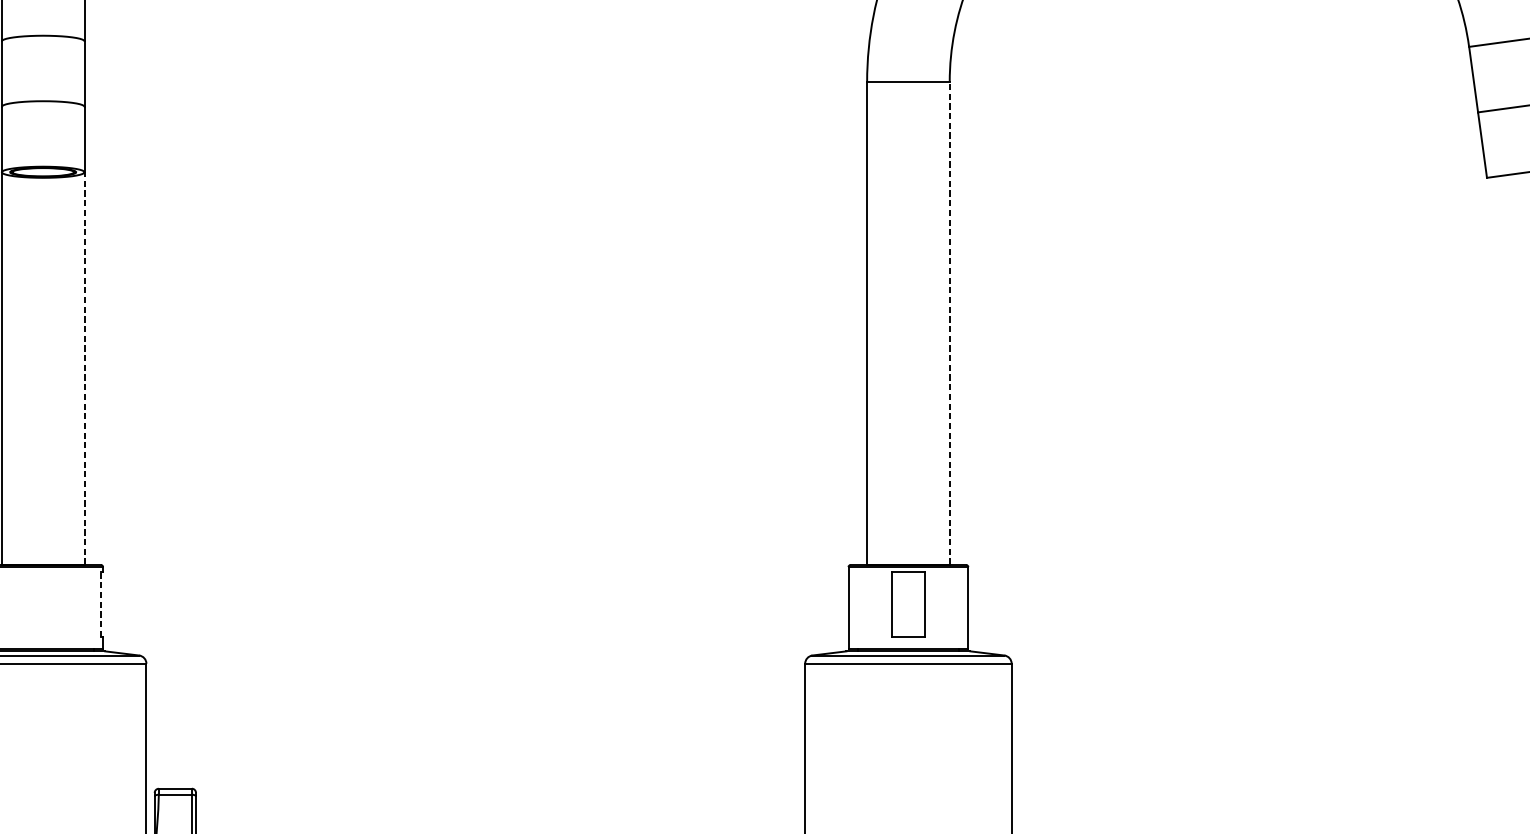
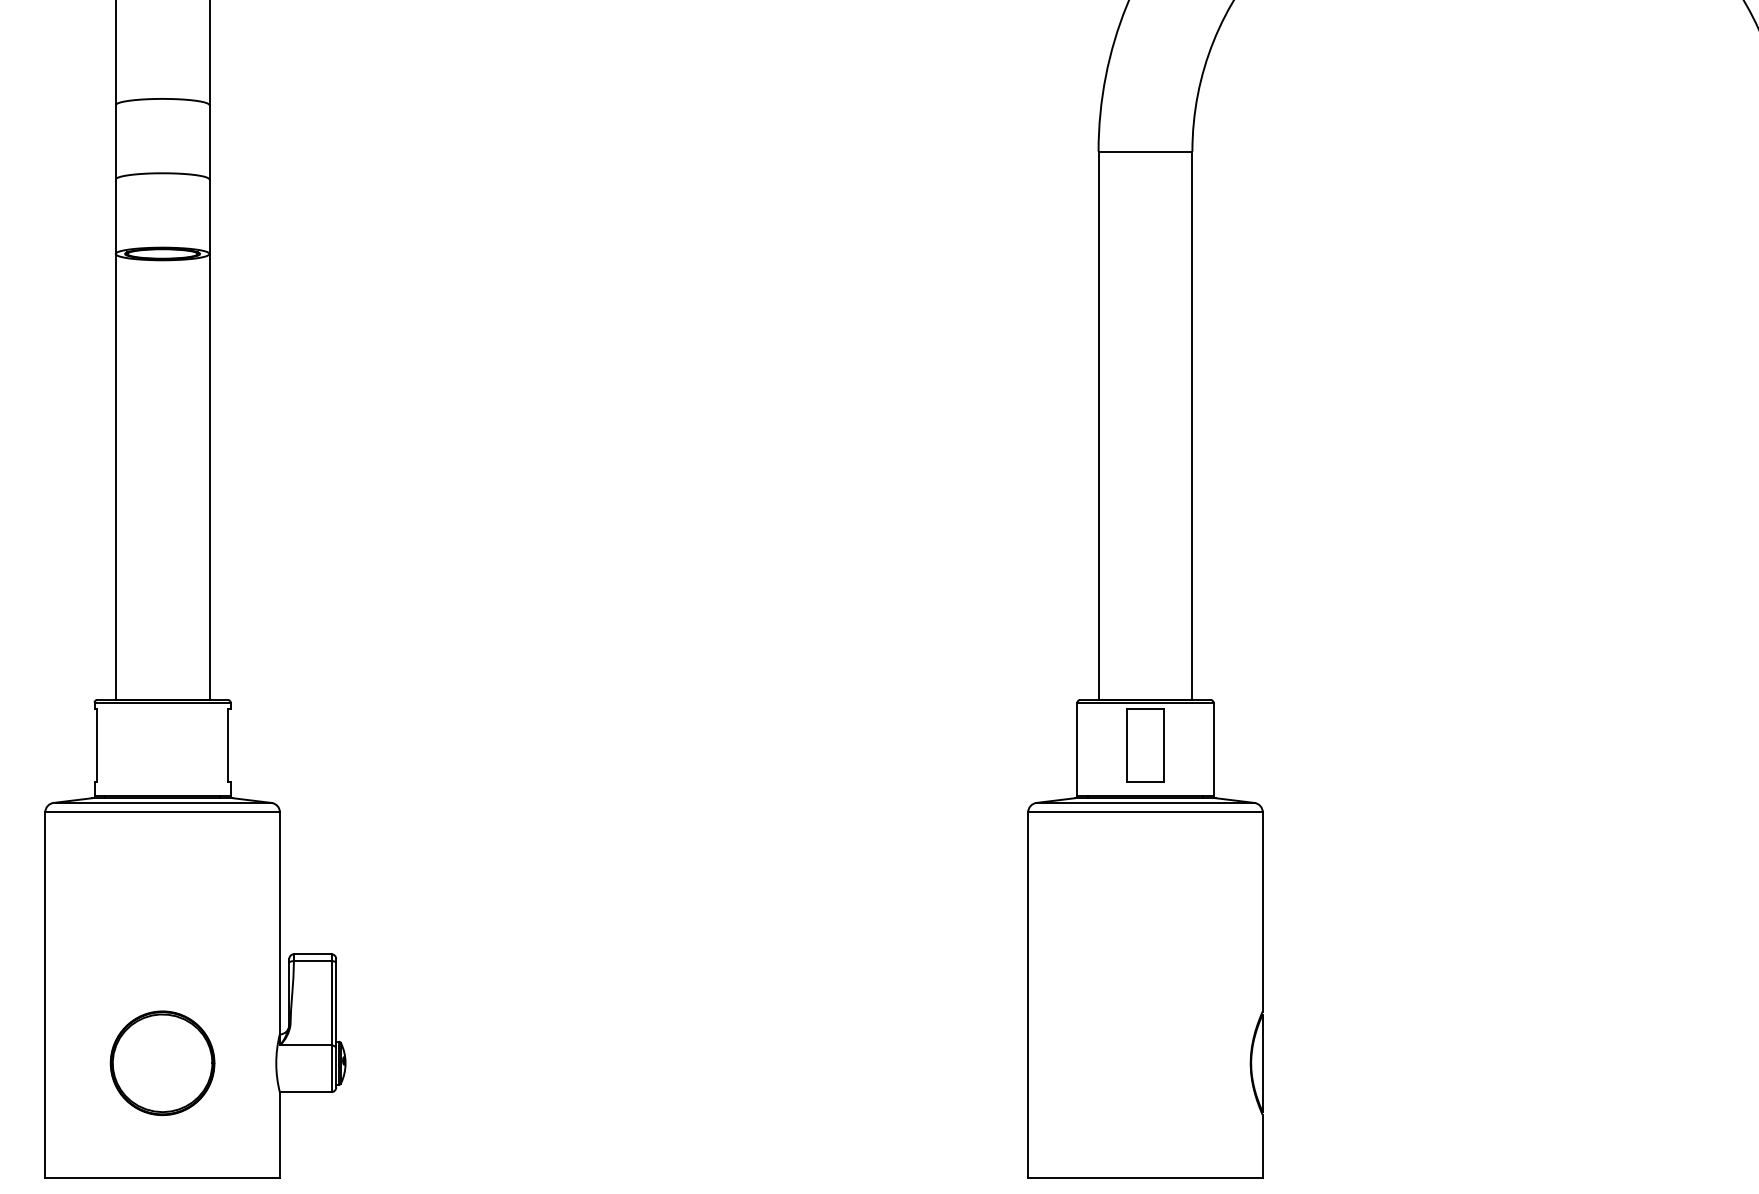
line: (949, 323) -> (1192, 425), dashed -> solid
line: (84, 368) -> (209, 476), dashed -> solid
line: (101, 604) -> (228, 745), dashed -> solid

